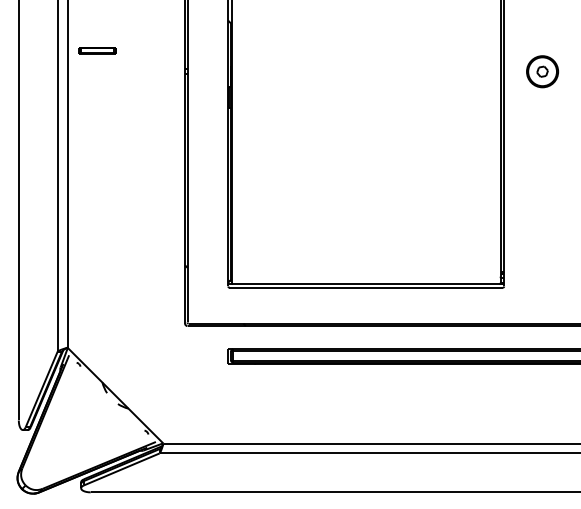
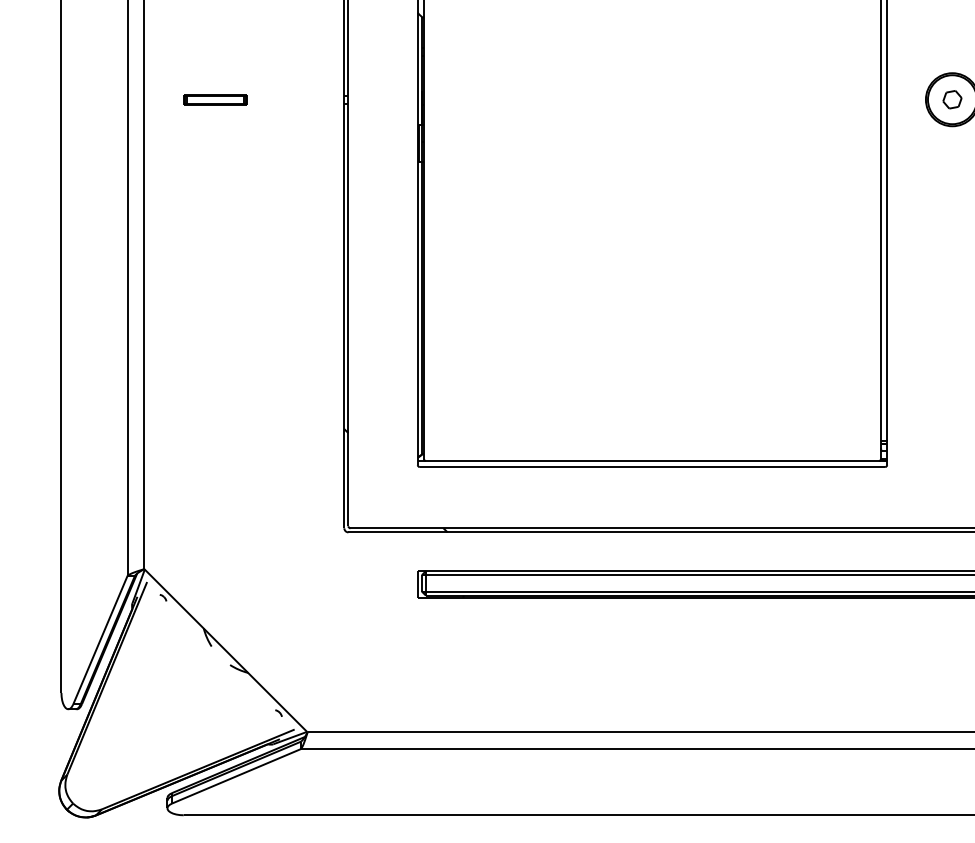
part: (97, 50) -> (215, 99), moved

